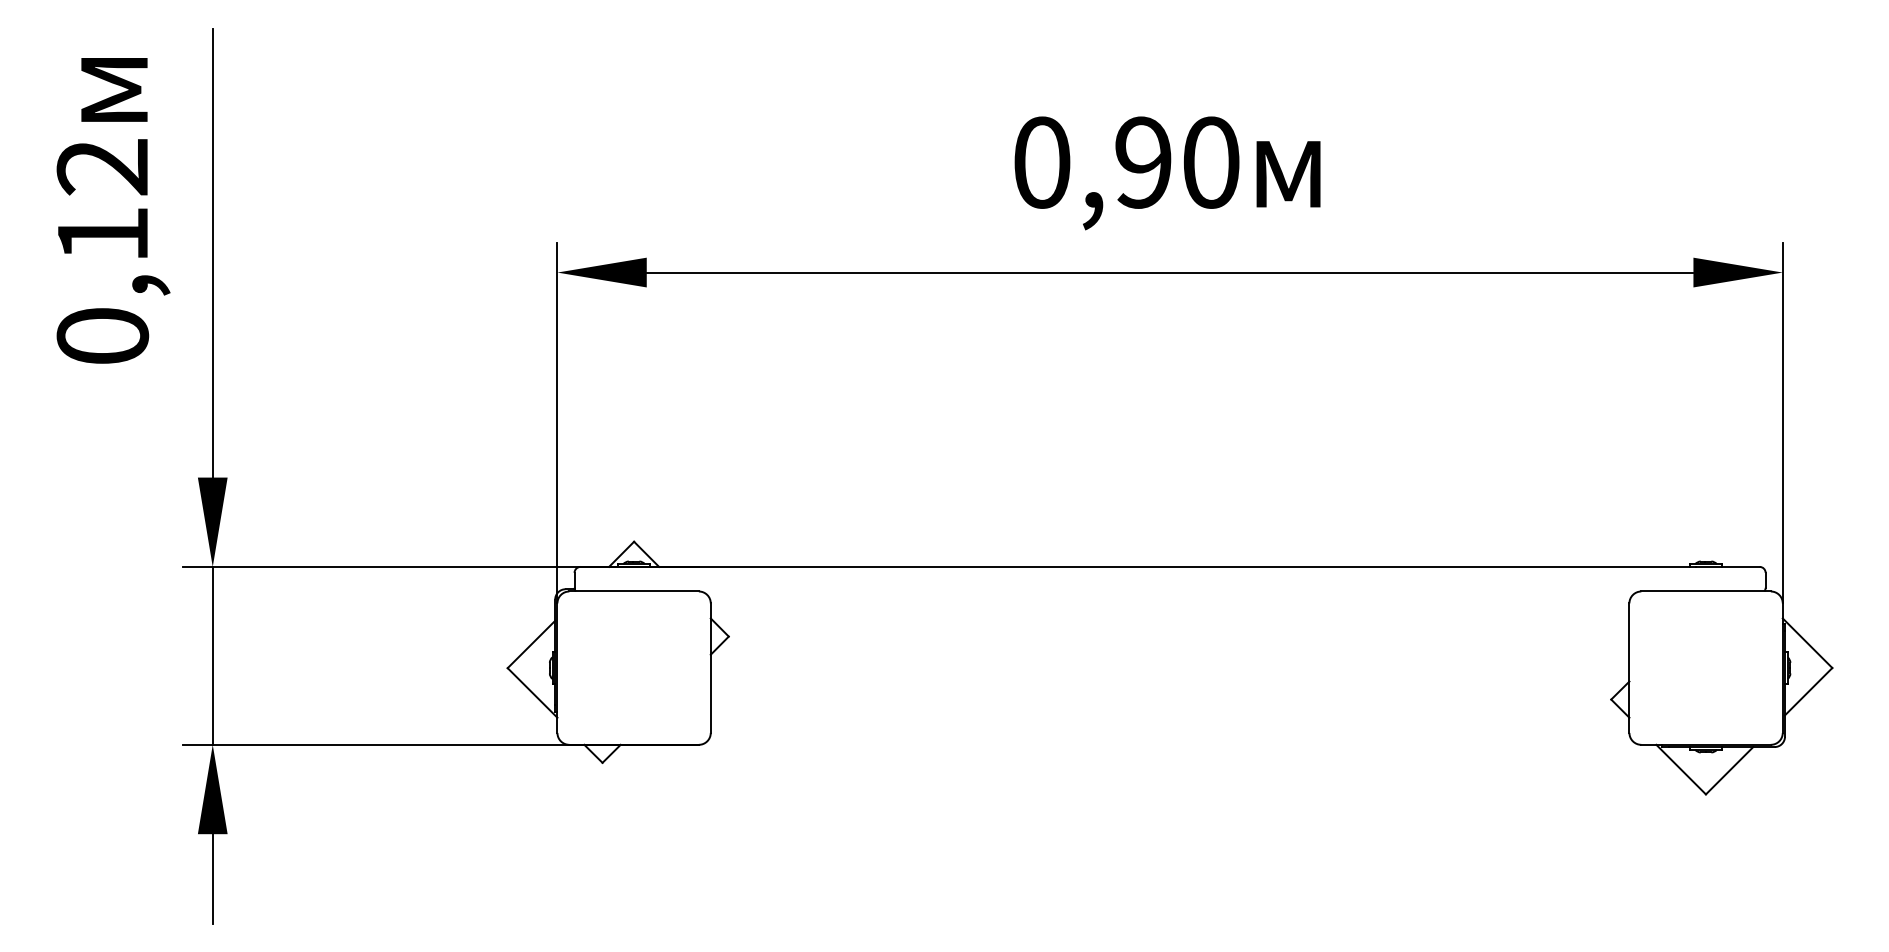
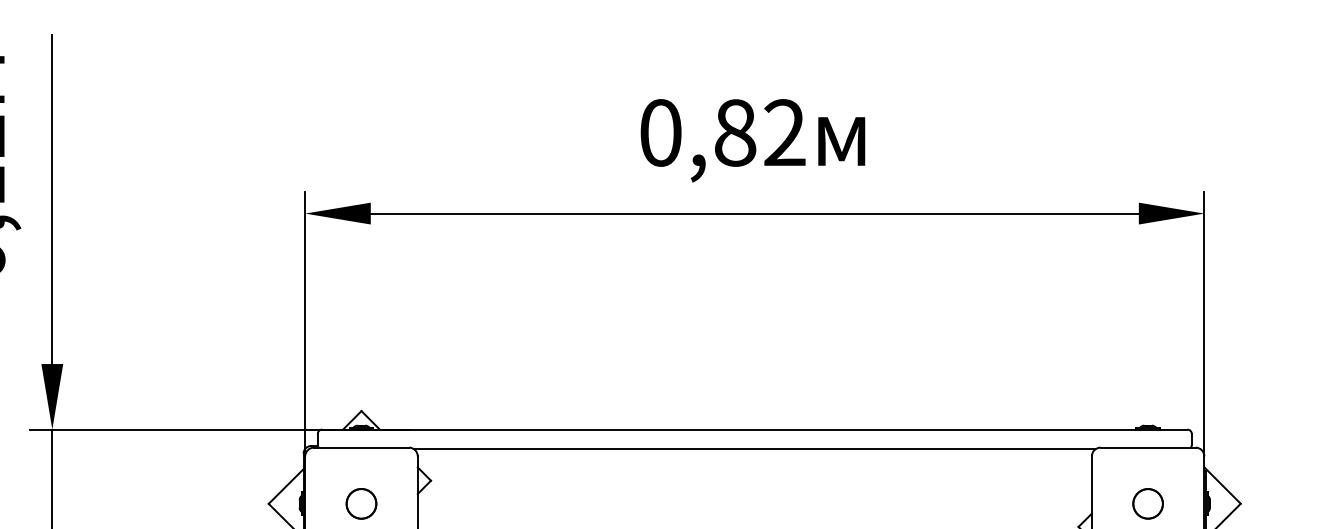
text: (1177, 162) -> (760, 132), 0,90 -> 0,82
line: (1169, 593) -> (754, 449), added
part: (633, 667) -> (361, 503), added
circle: (1706, 668) -> (1148, 504), added

